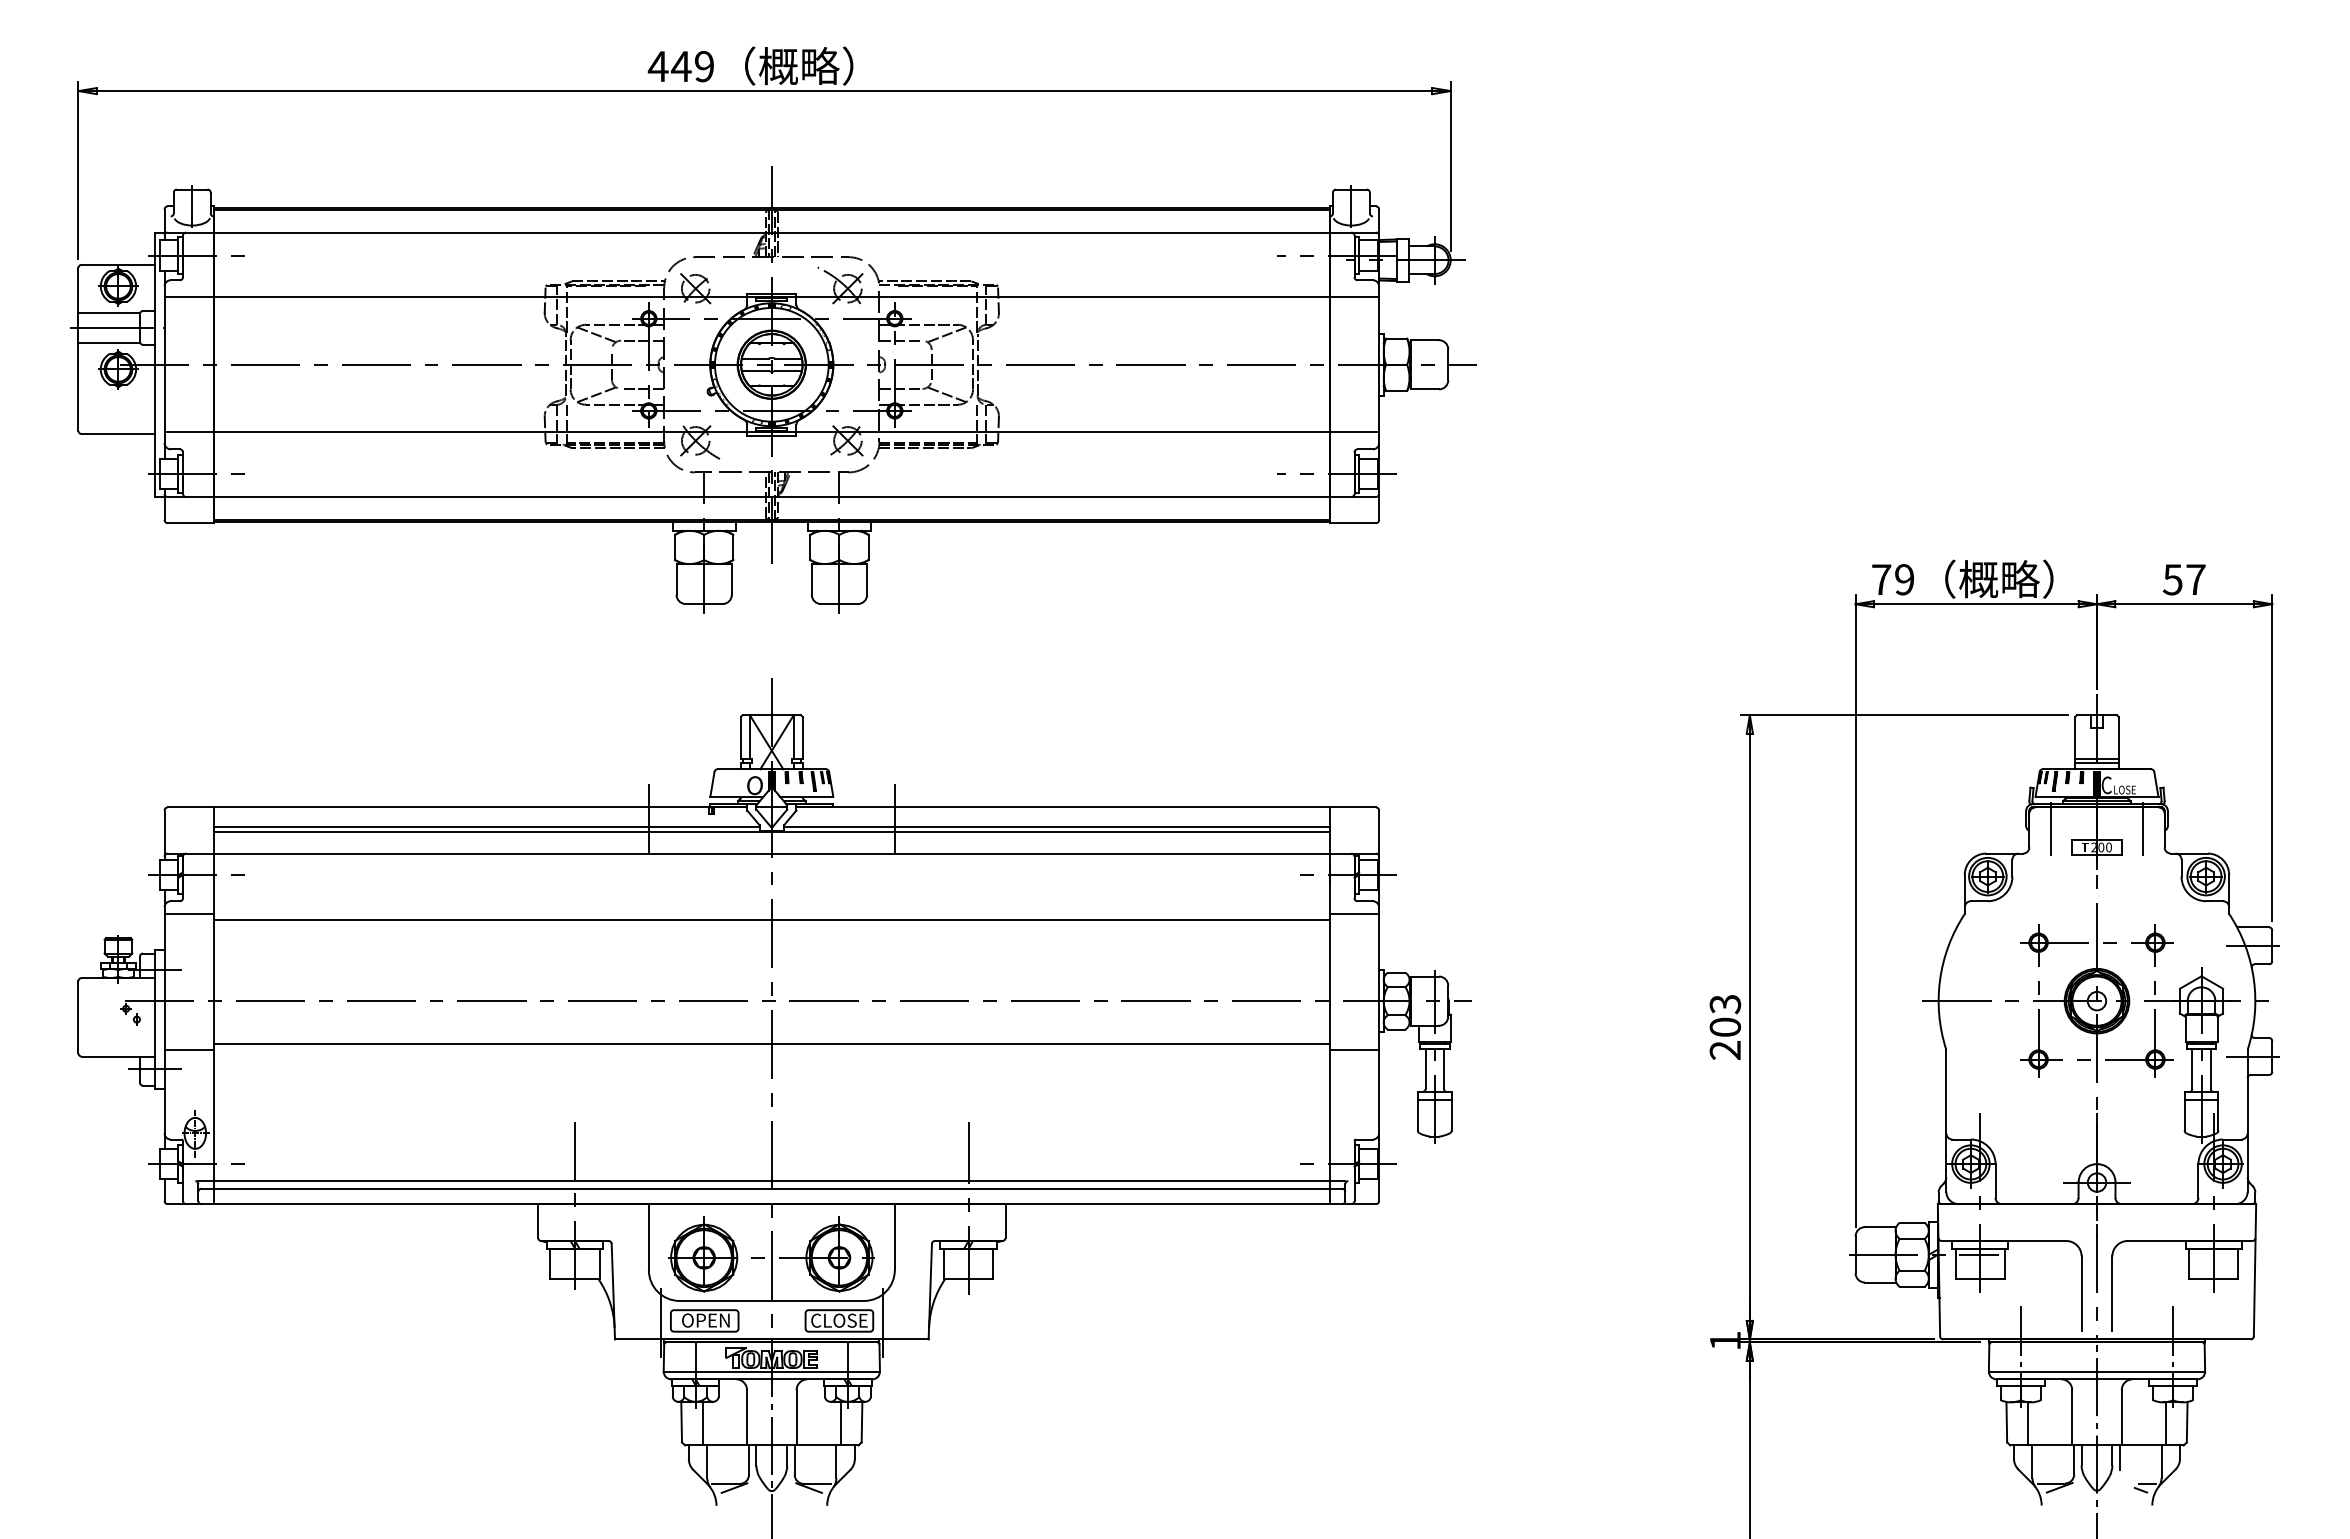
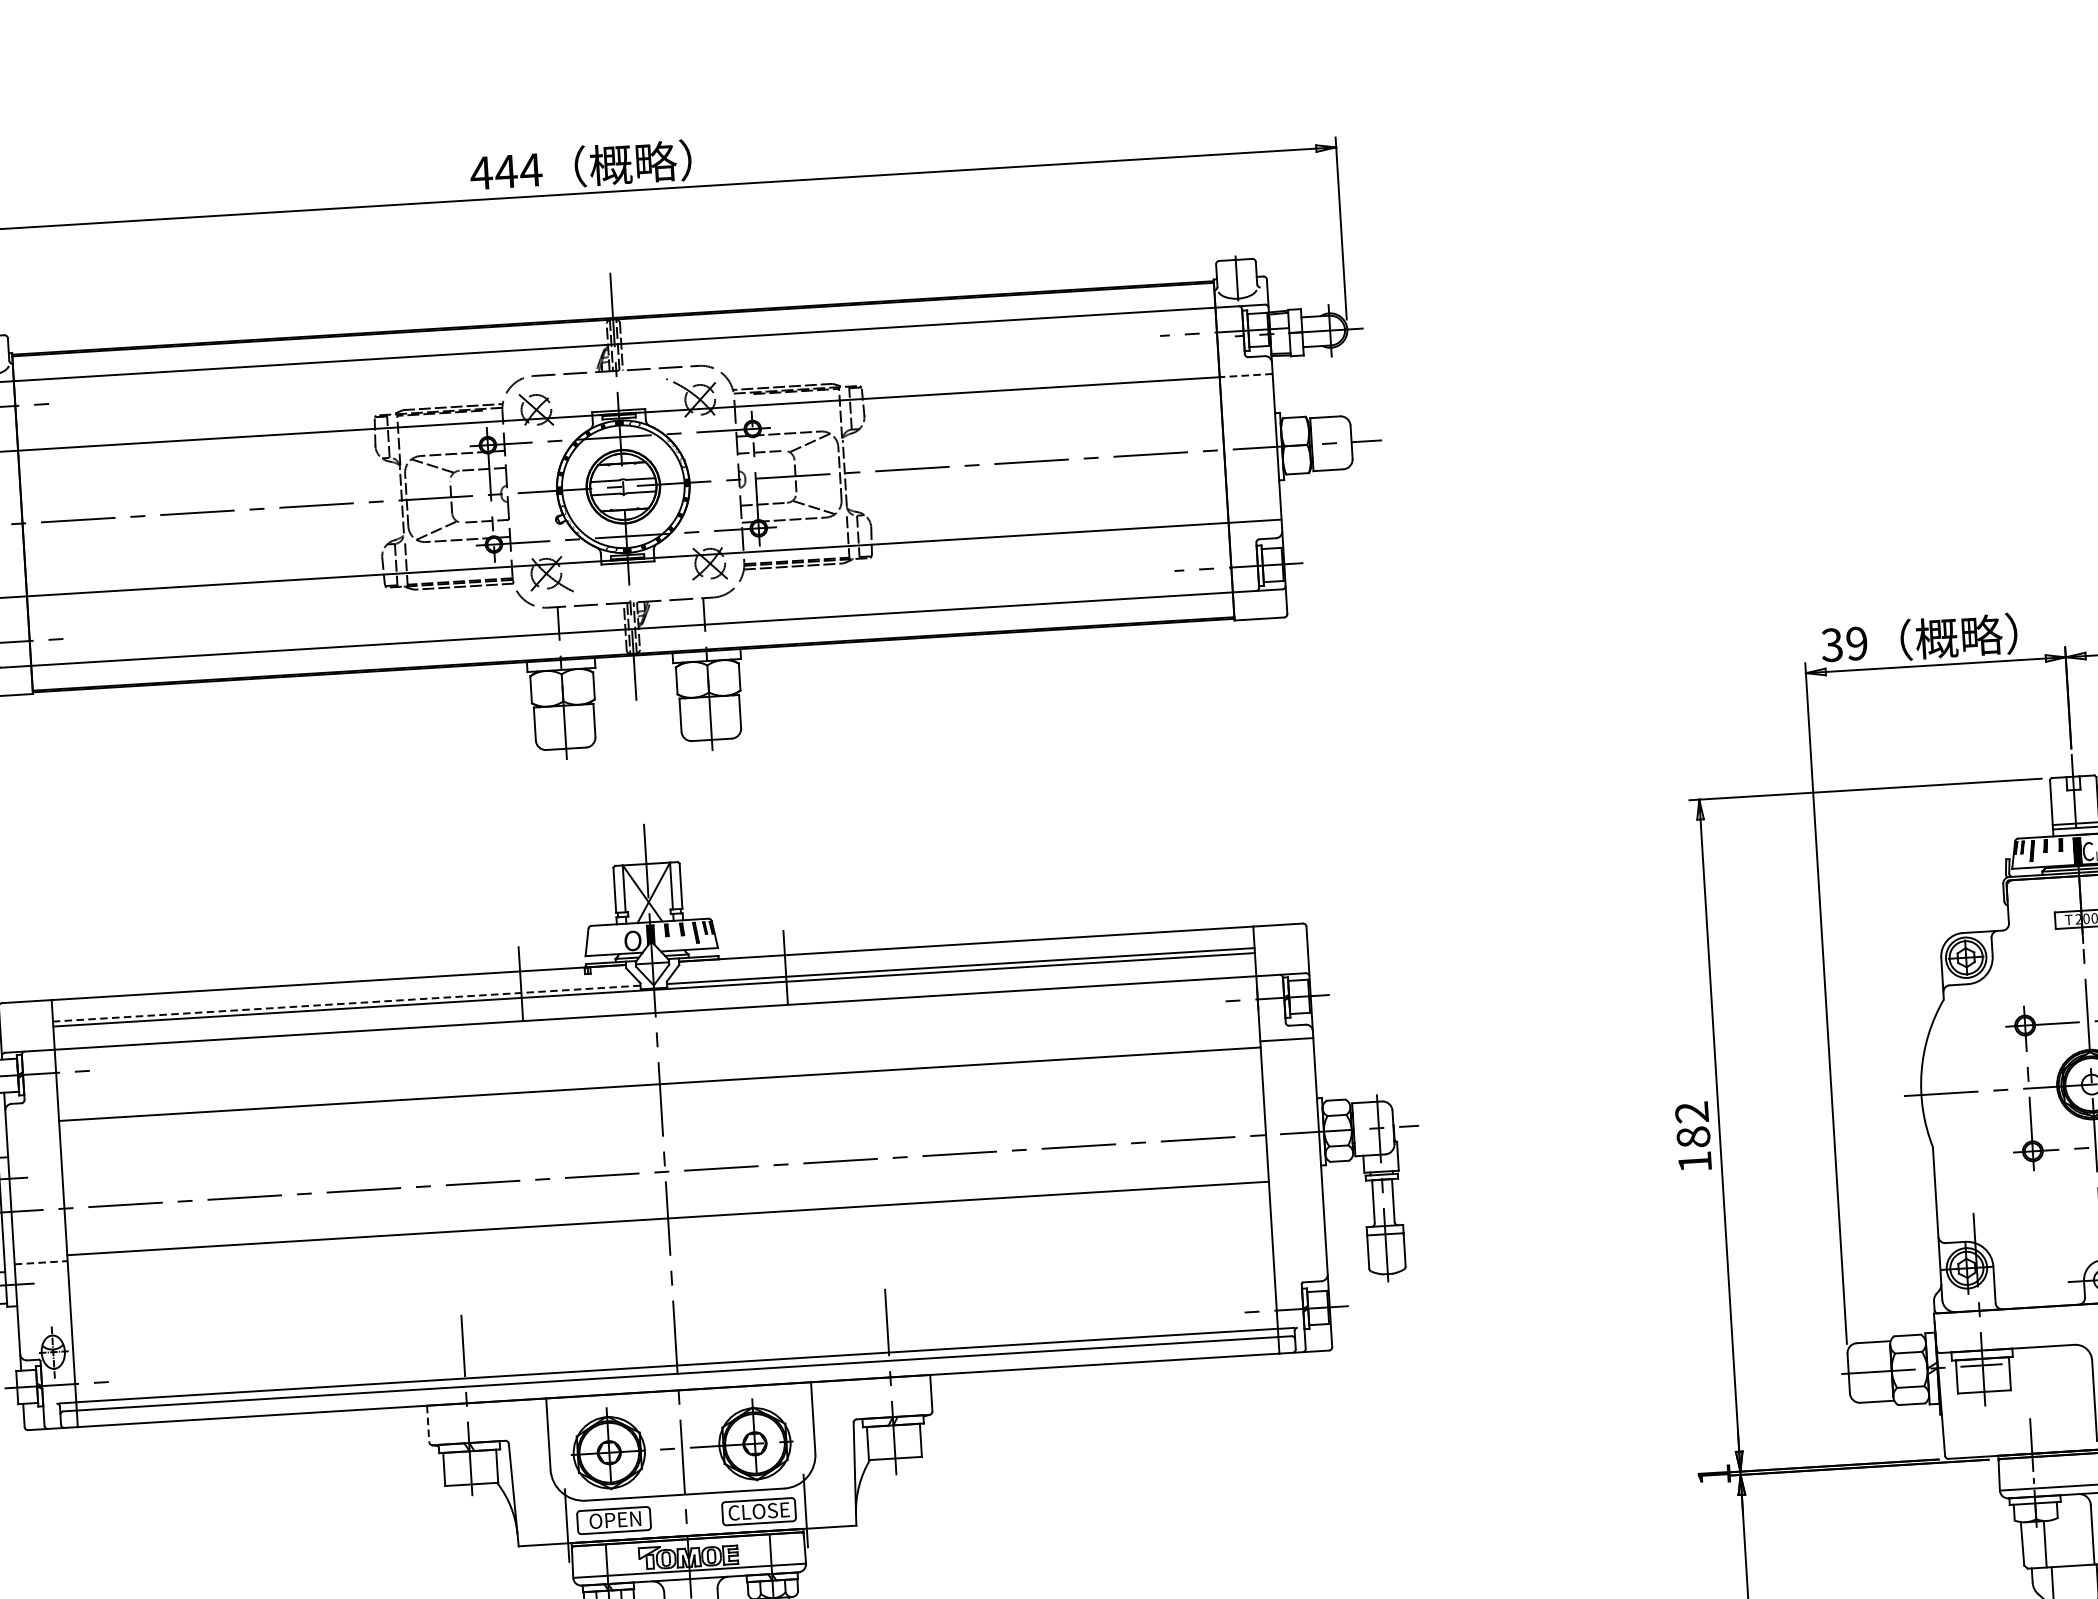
text: (704, 66) -> (531, 170), 449 -> 444
line: (1354, 297) -> (1246, 375), solid -> dashed
text: (1881, 579) -> (1832, 644), 79 -> 39
line: (486, 827) -> (346, 1003), solid -> dashed
line: (2050, 828) -> (2030, 901), removed
line: (188, 914) -> (31, 1116), removed
text: (1725, 1026) -> (1693, 1136), 203 -> 182
line: (189, 1049) -> (41, 1262), solid -> dashed
line: (1354, 1049) -> (1295, 1185), removed
line: (538, 1221) -> (428, 1424), solid -> dashed

